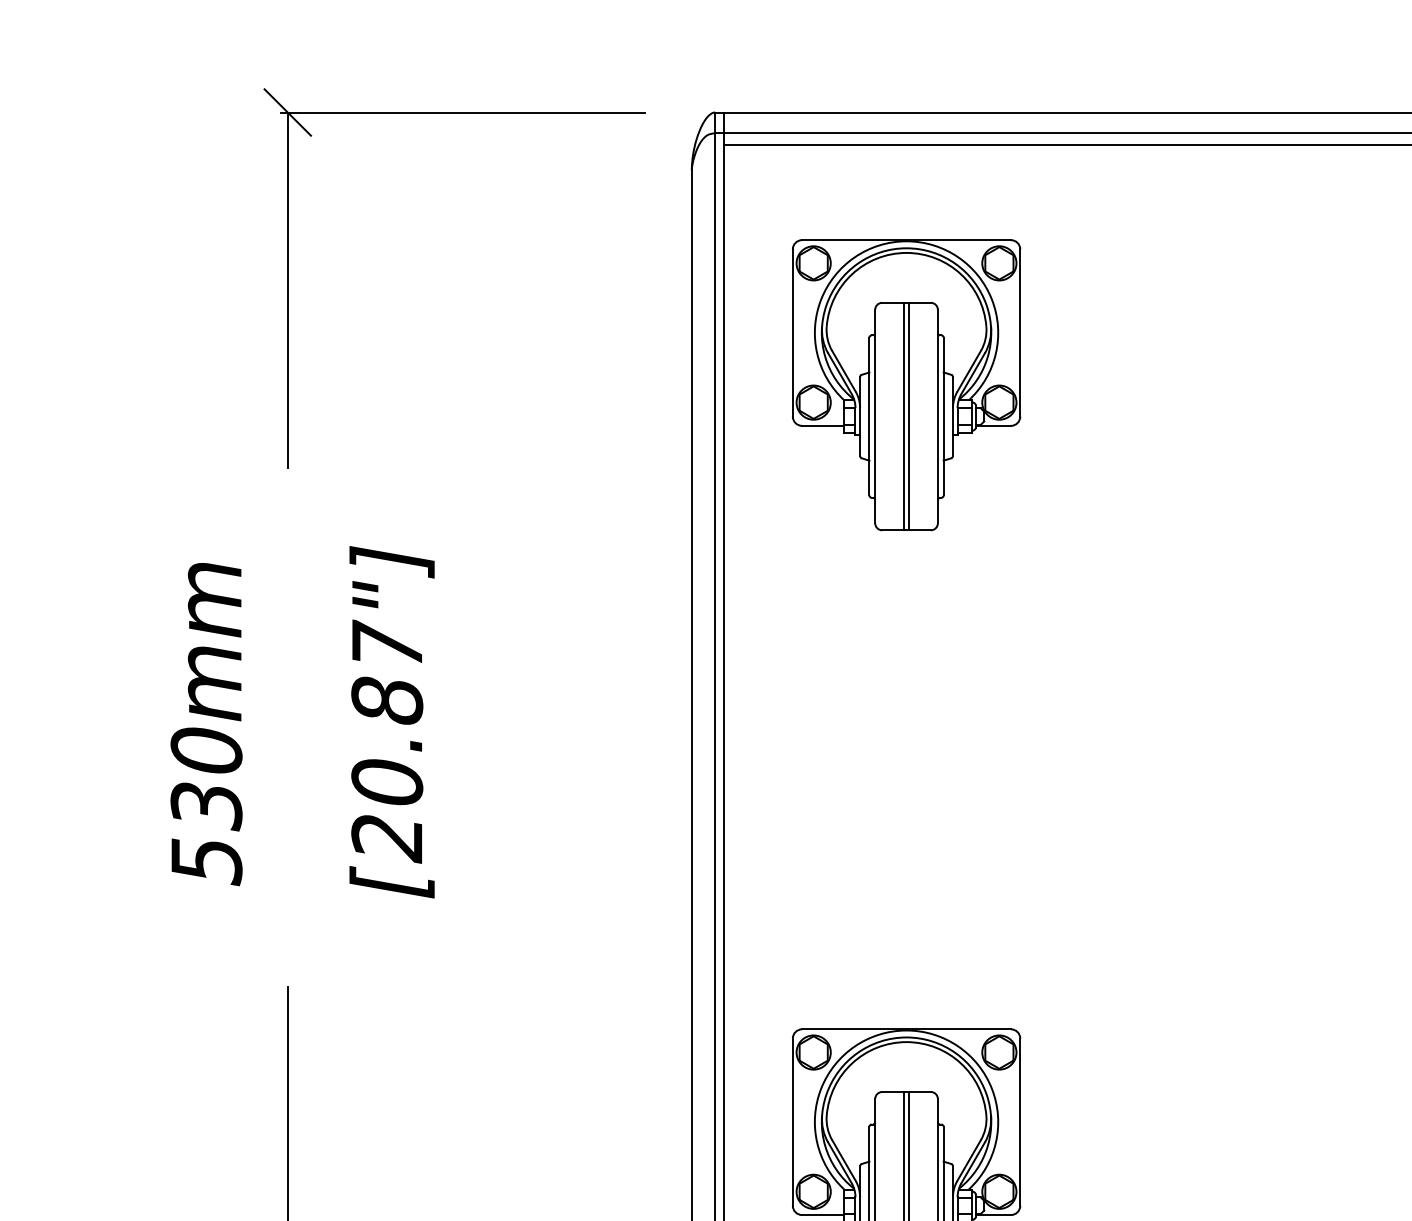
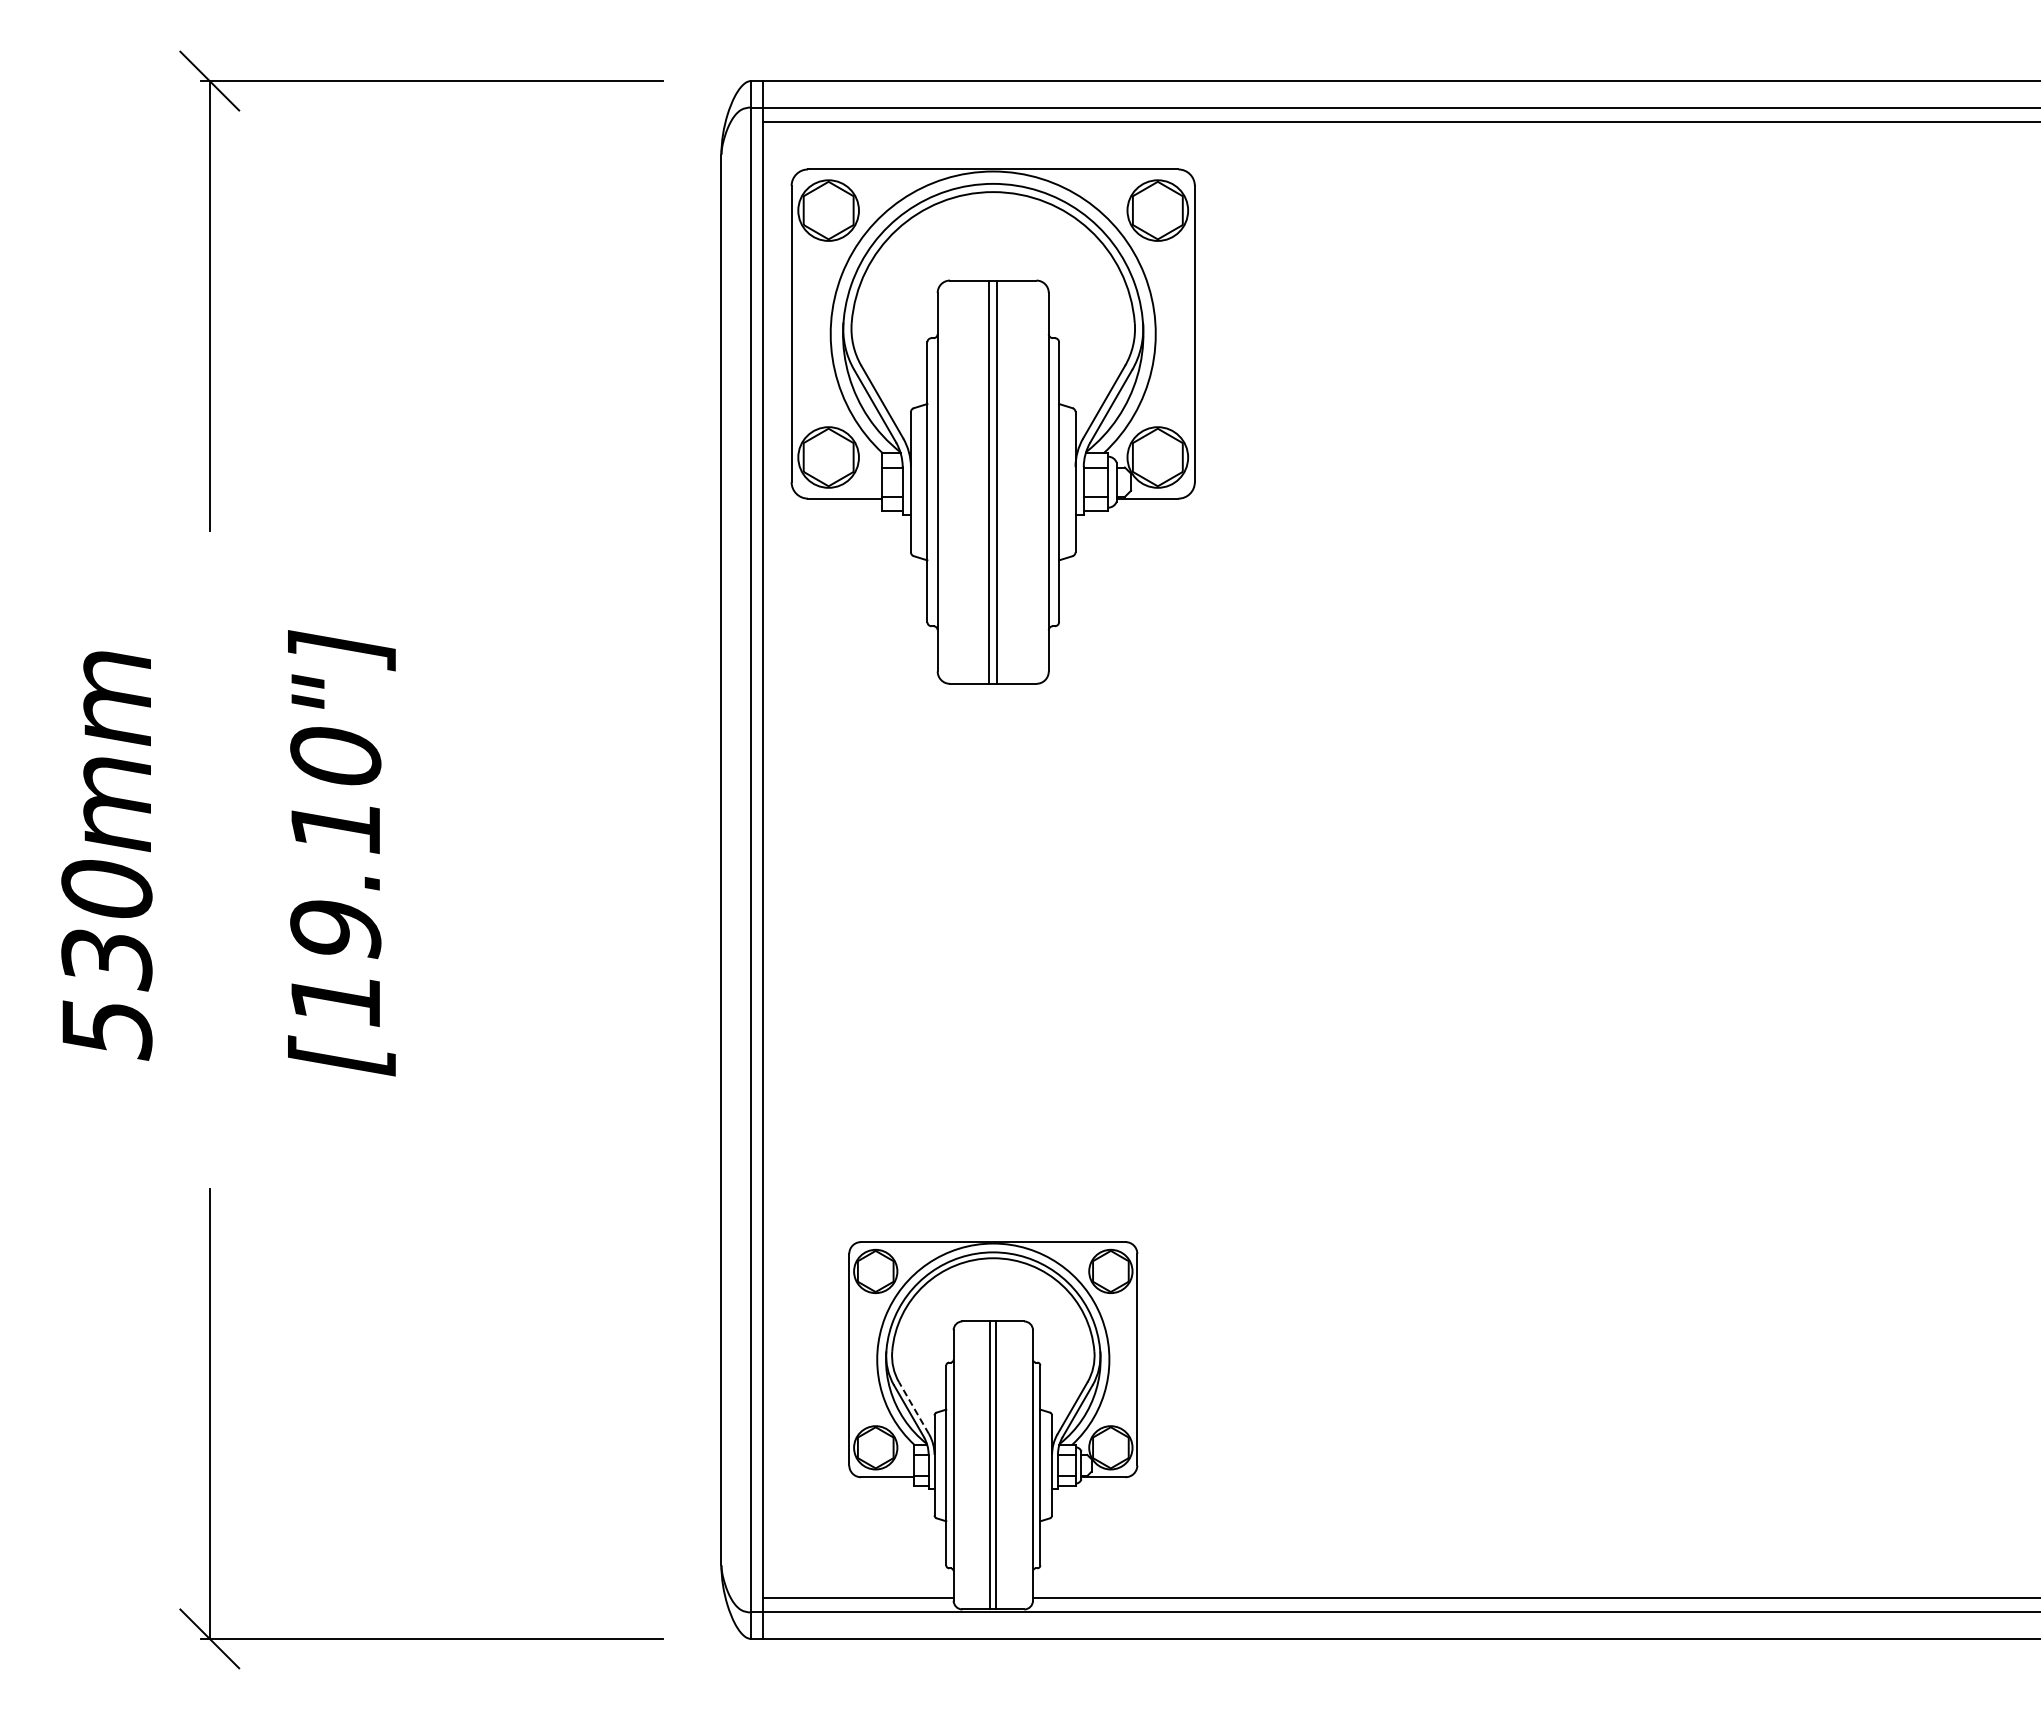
part: (906, 384) -> (993, 425), size x1.4
text: (387, 741) -> (335, 877), [20.87"] -> [19.10"]
line: (844, 1160) -> (914, 1408), solid -> dashed

